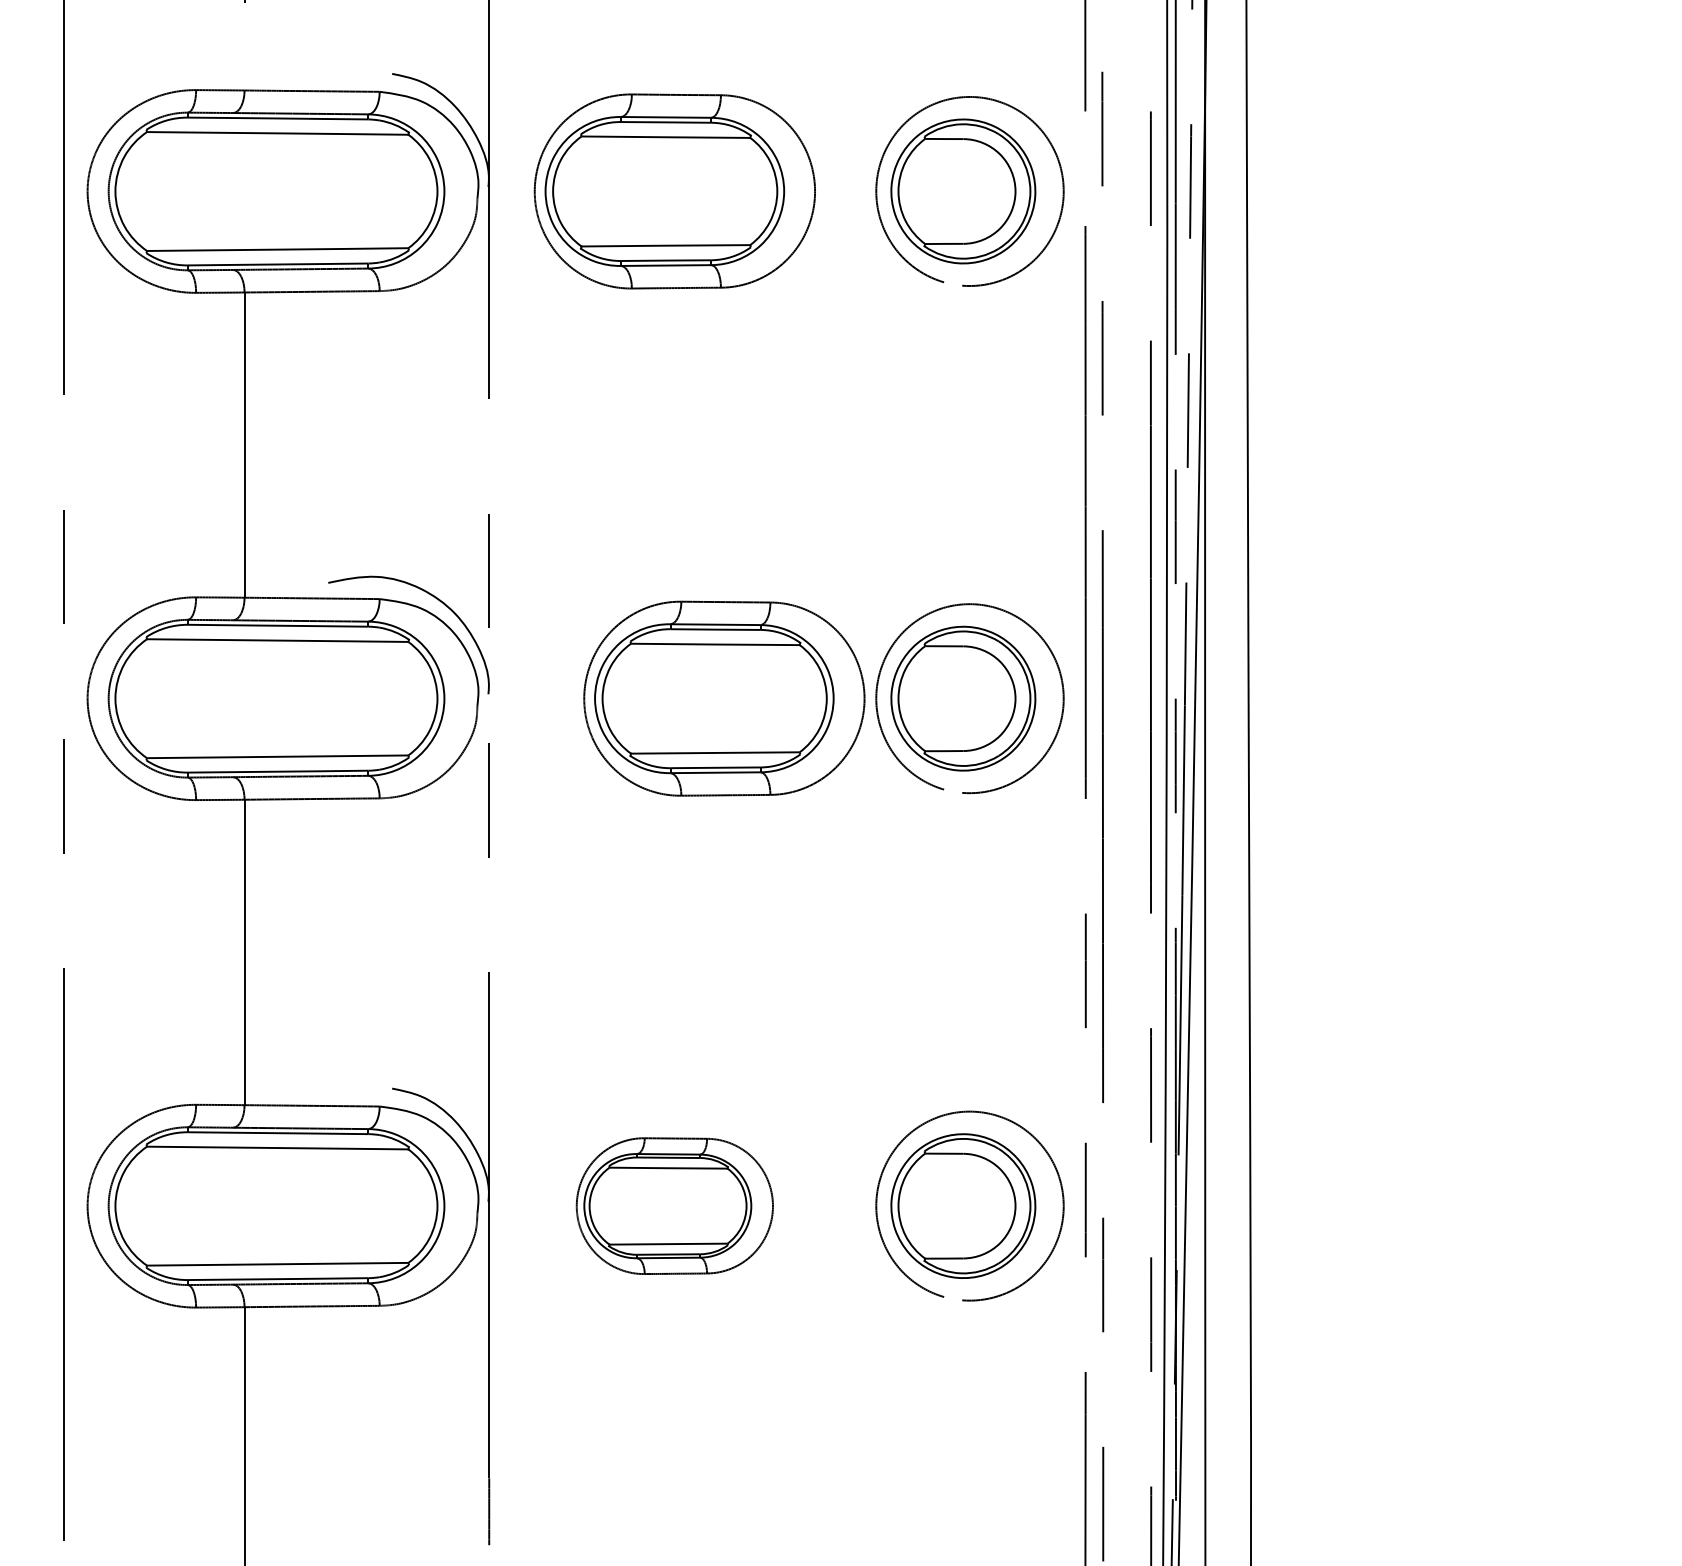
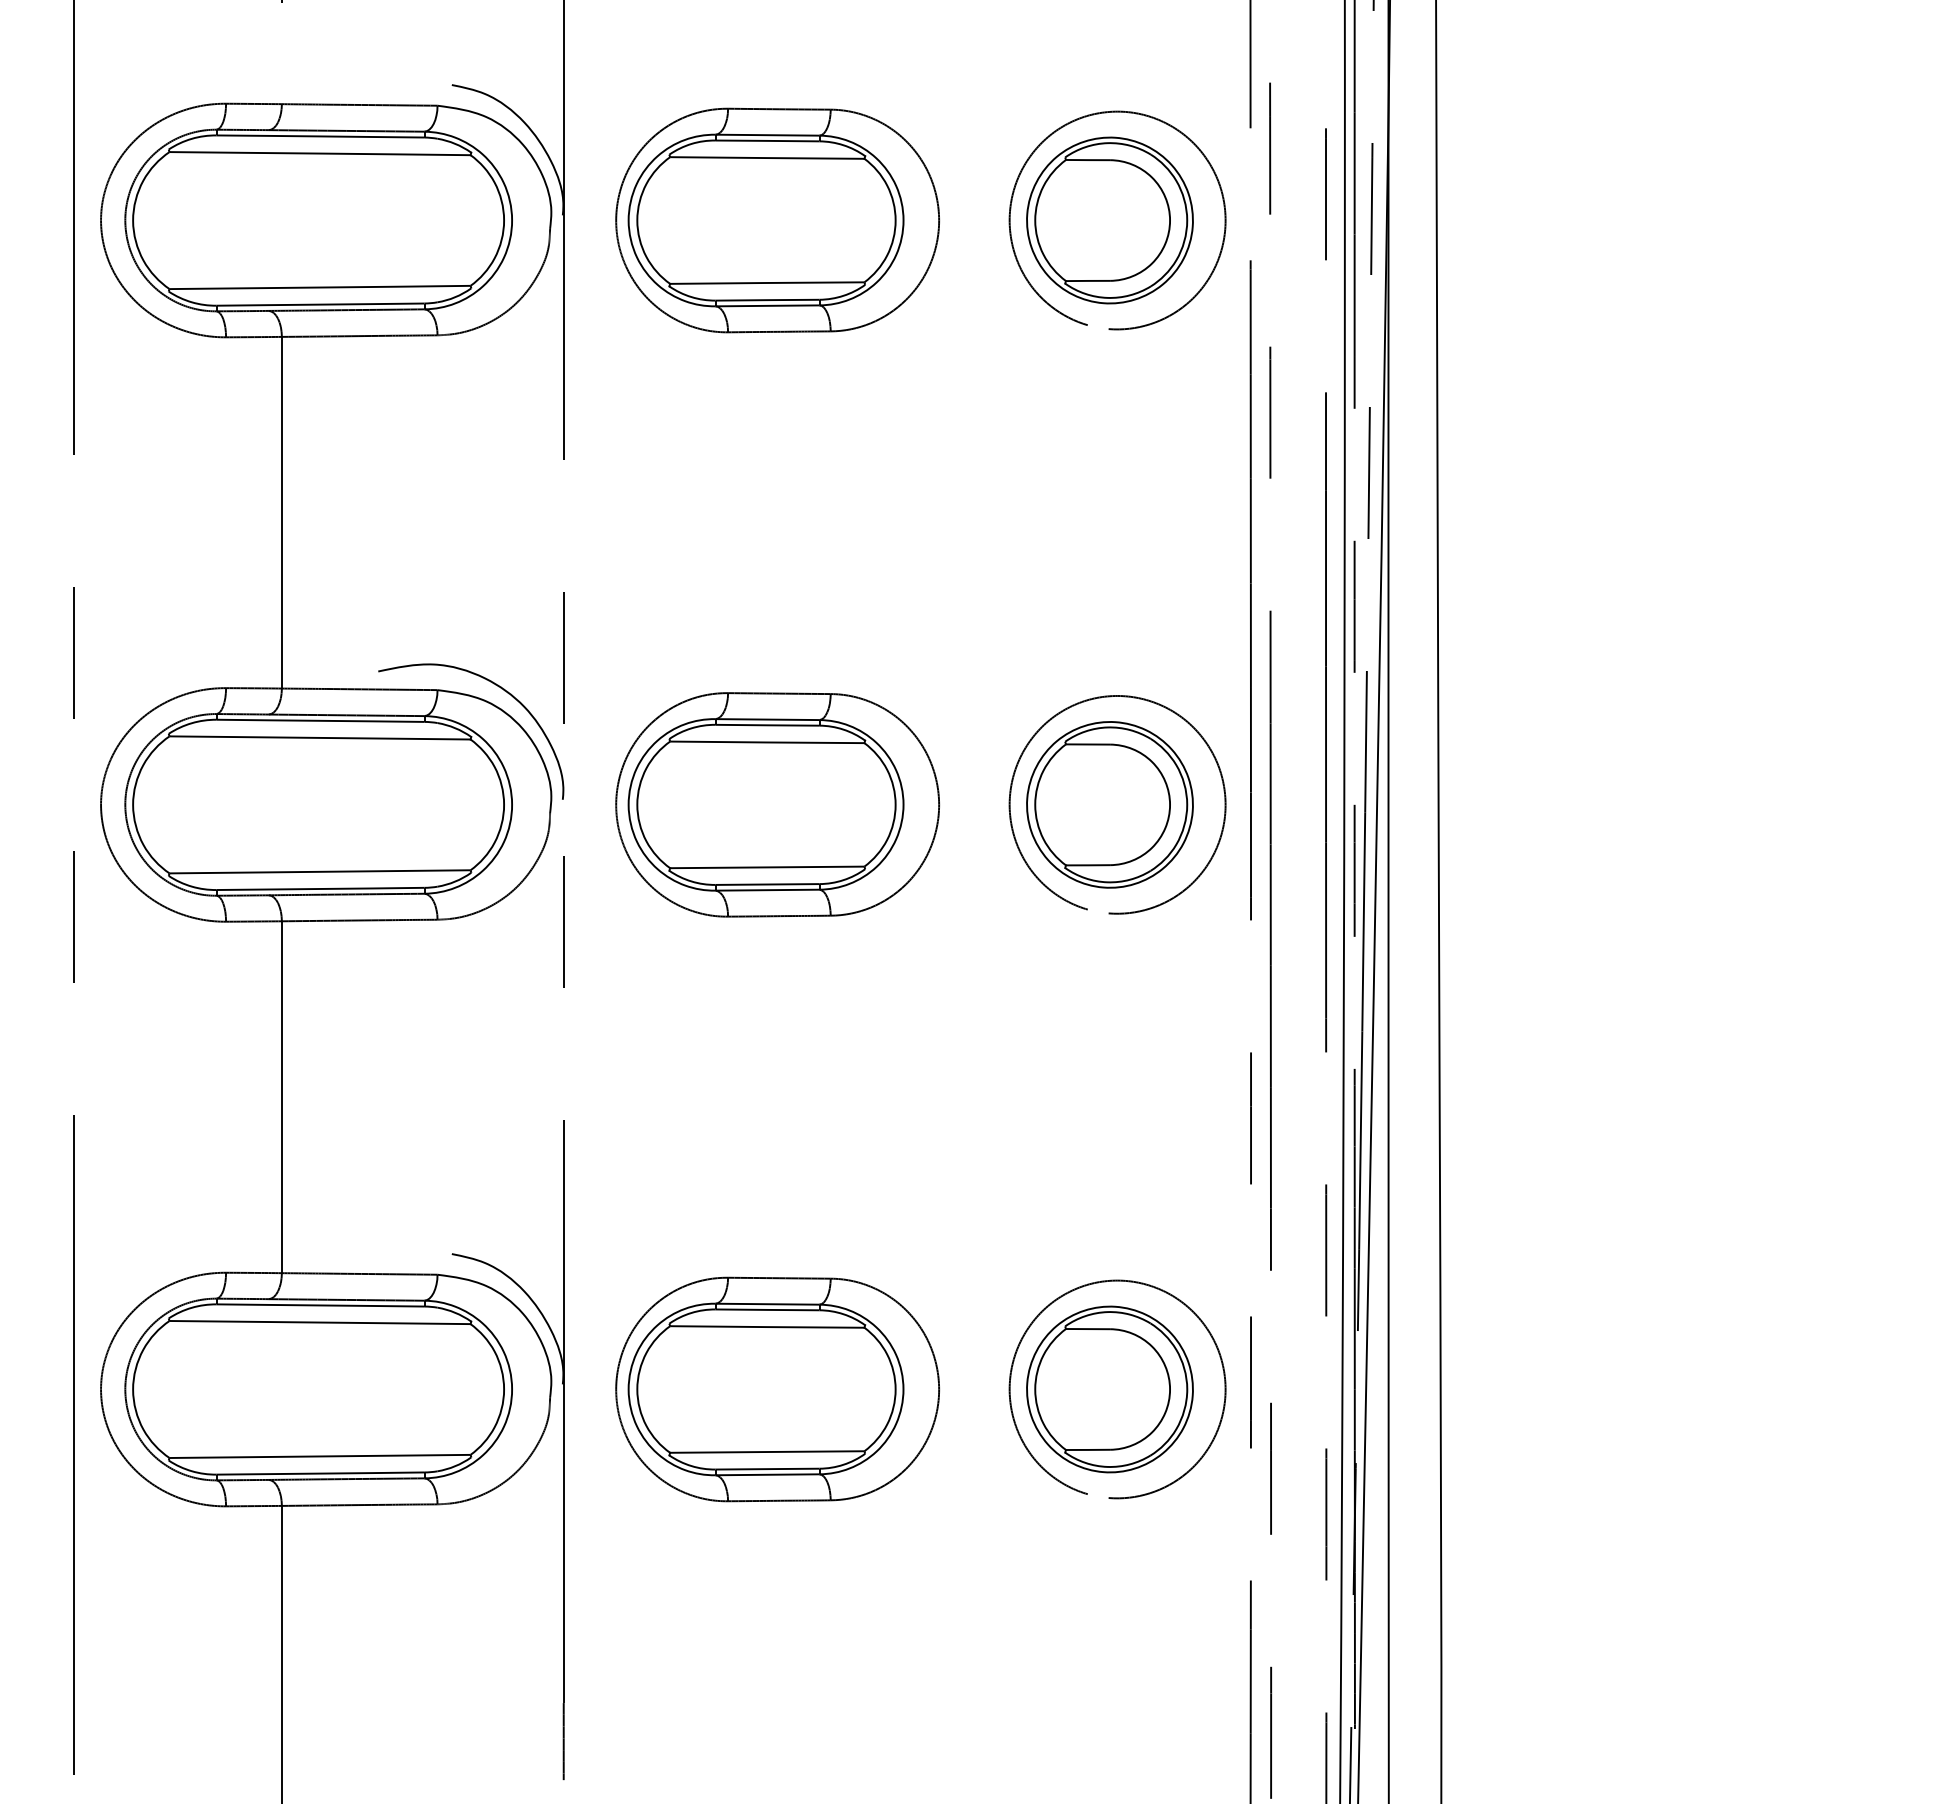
part: (724, 698) -> (777, 804), moved
part: (674, 1206) -> (777, 1389), size x1.43

